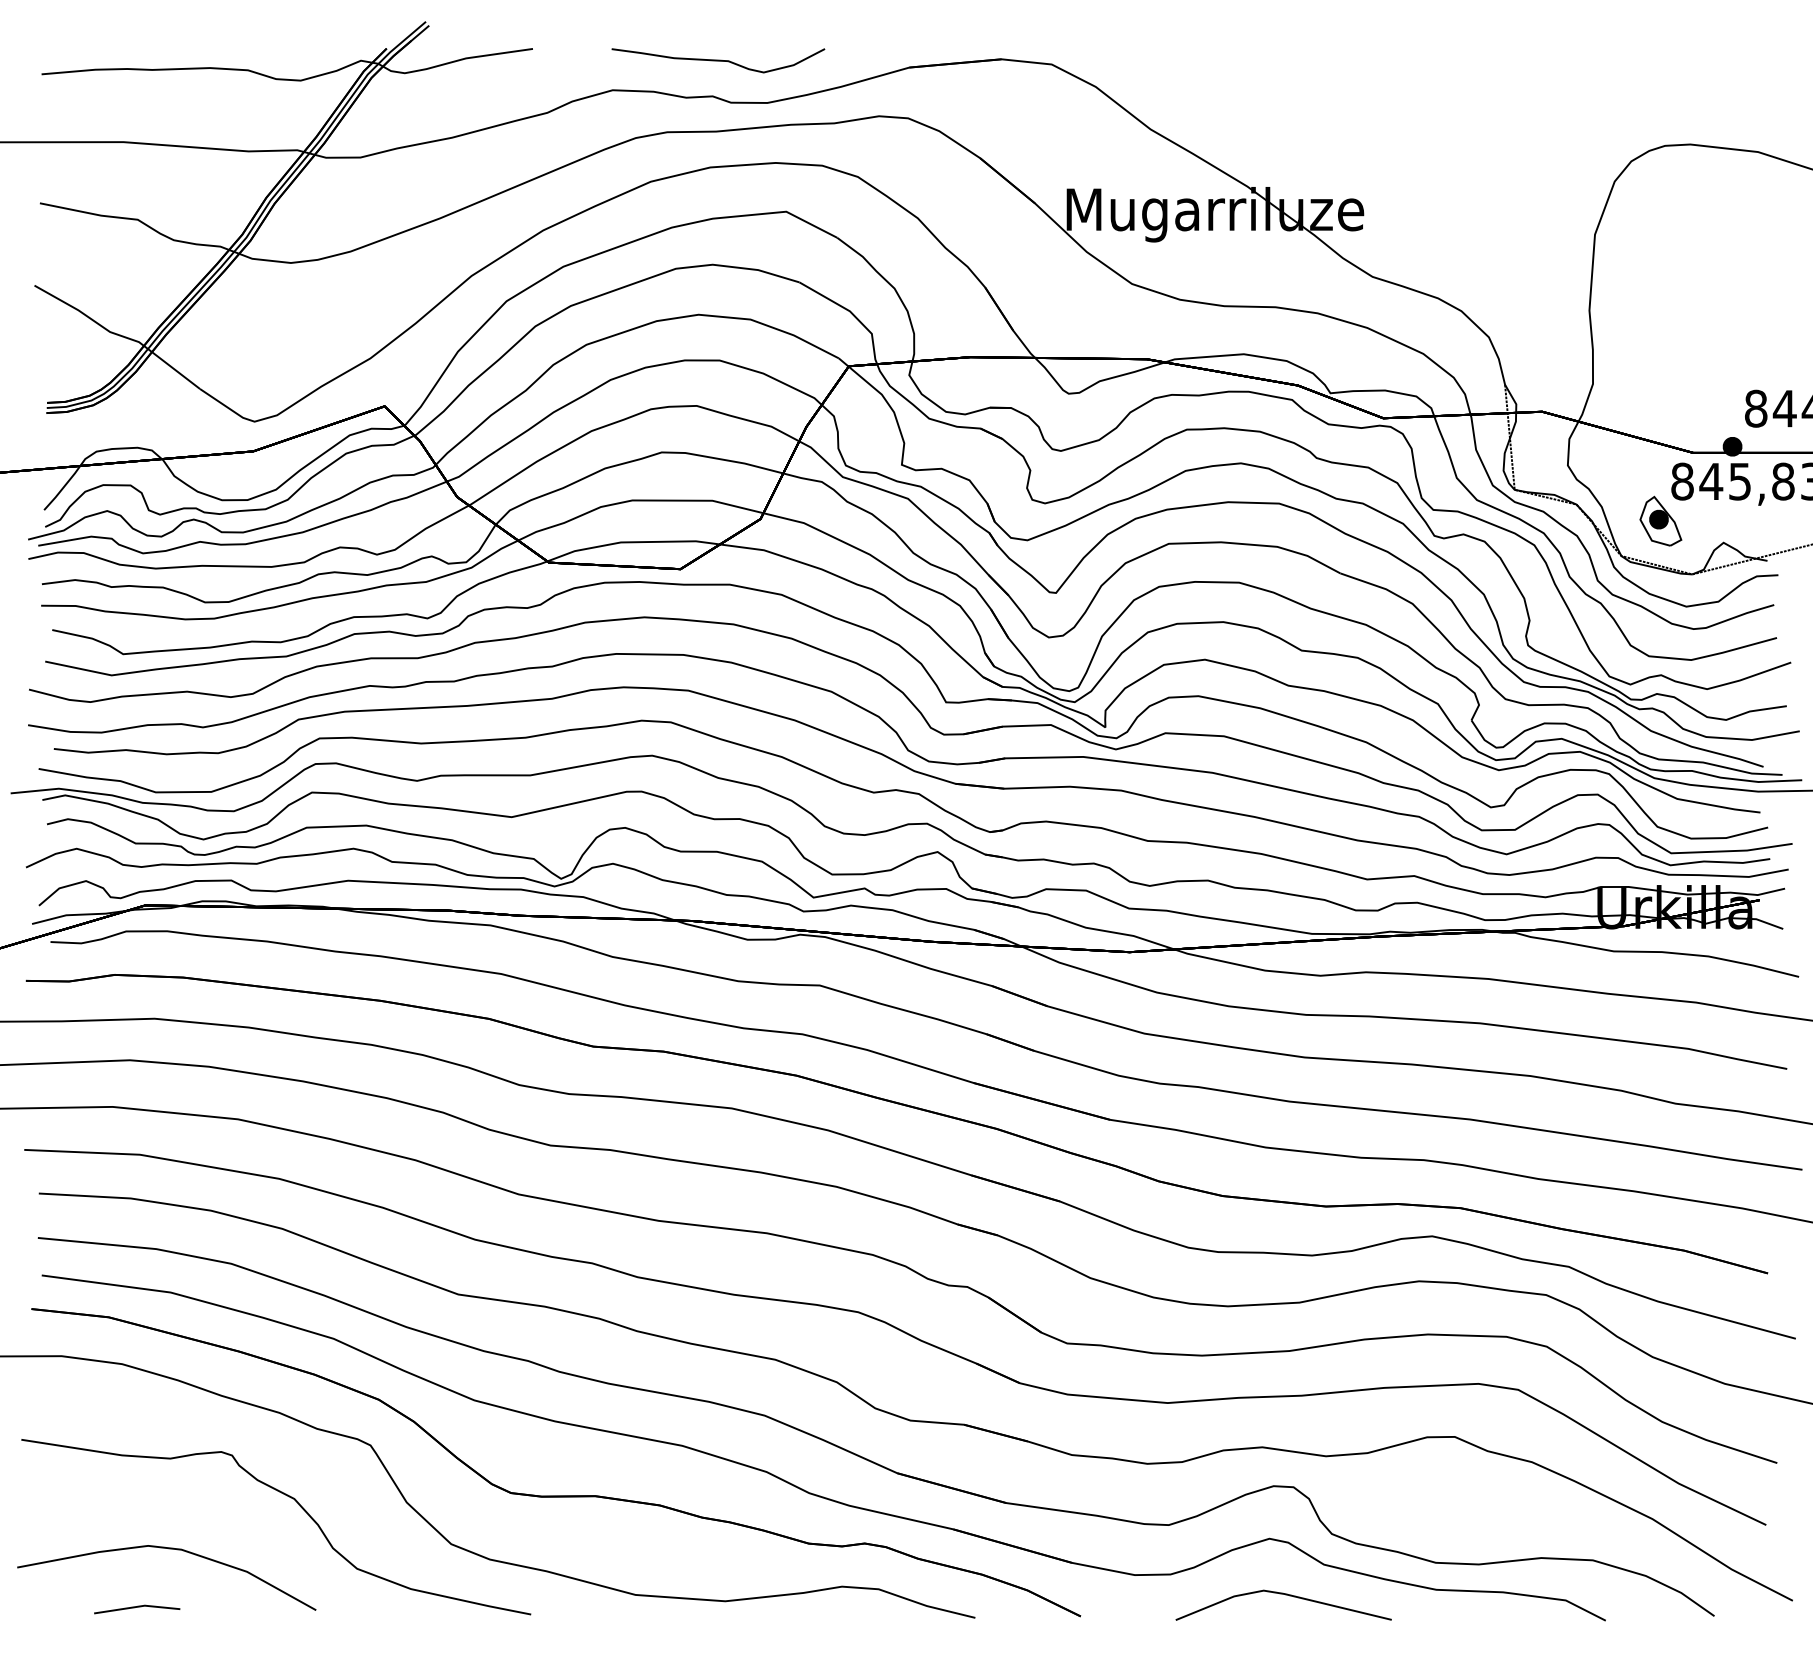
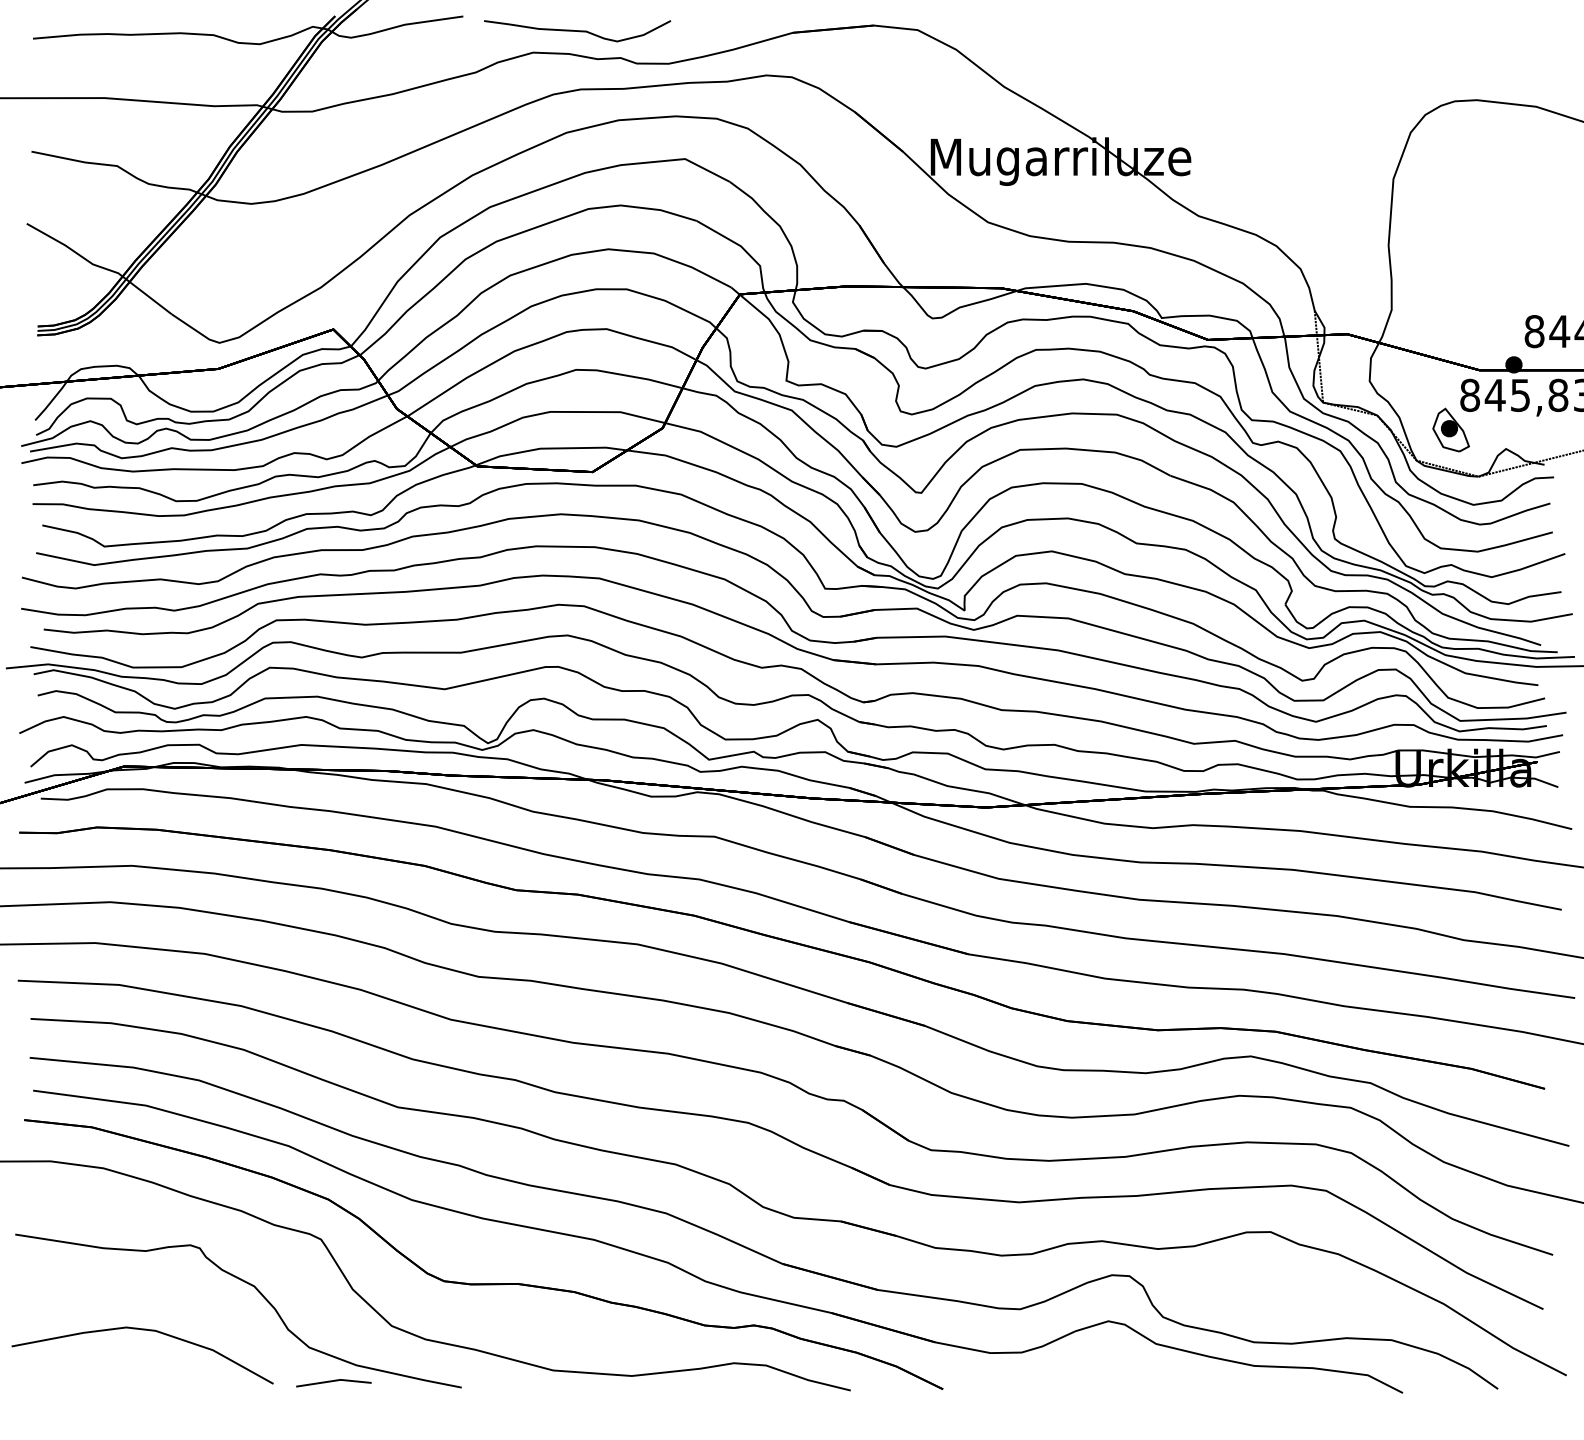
curve: (718, 60) -> (577, 30), moved
line: (1285, 1595) -> (1122, 1370), removed
part: (137, 1609) -> (334, 1383), moved

